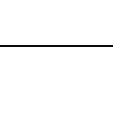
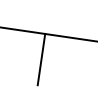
line: (56, 73) -> (41, 59), added

